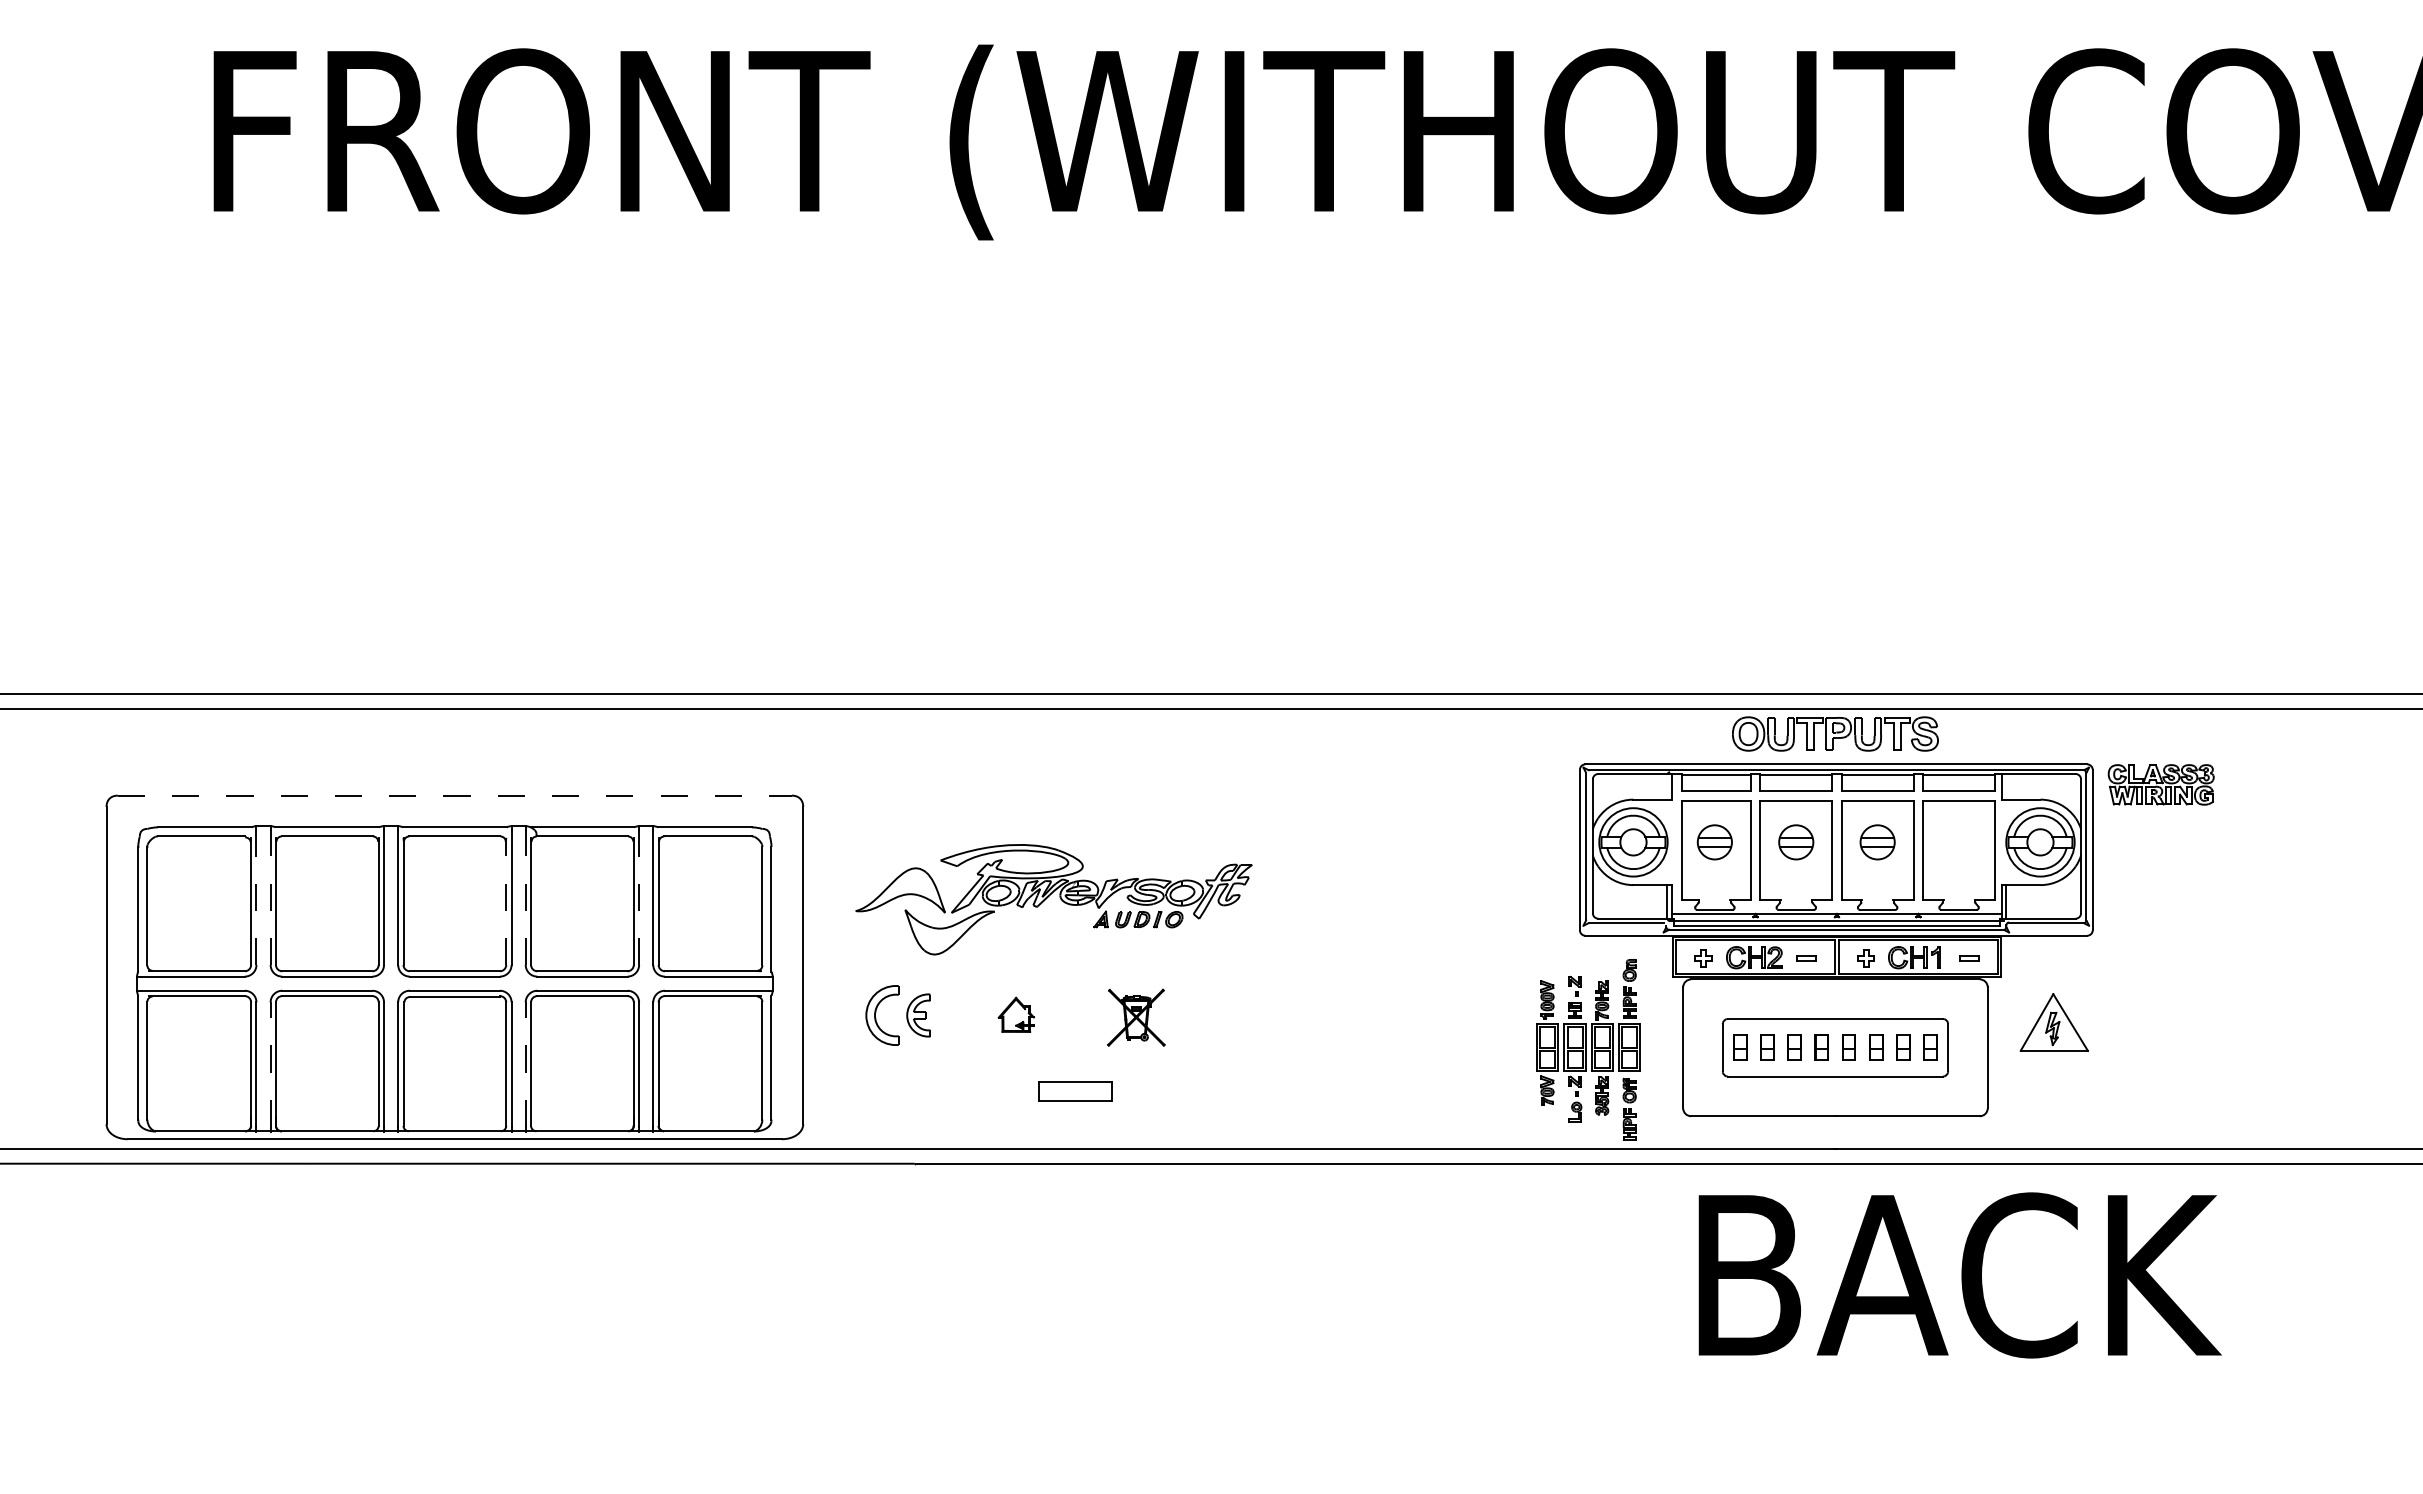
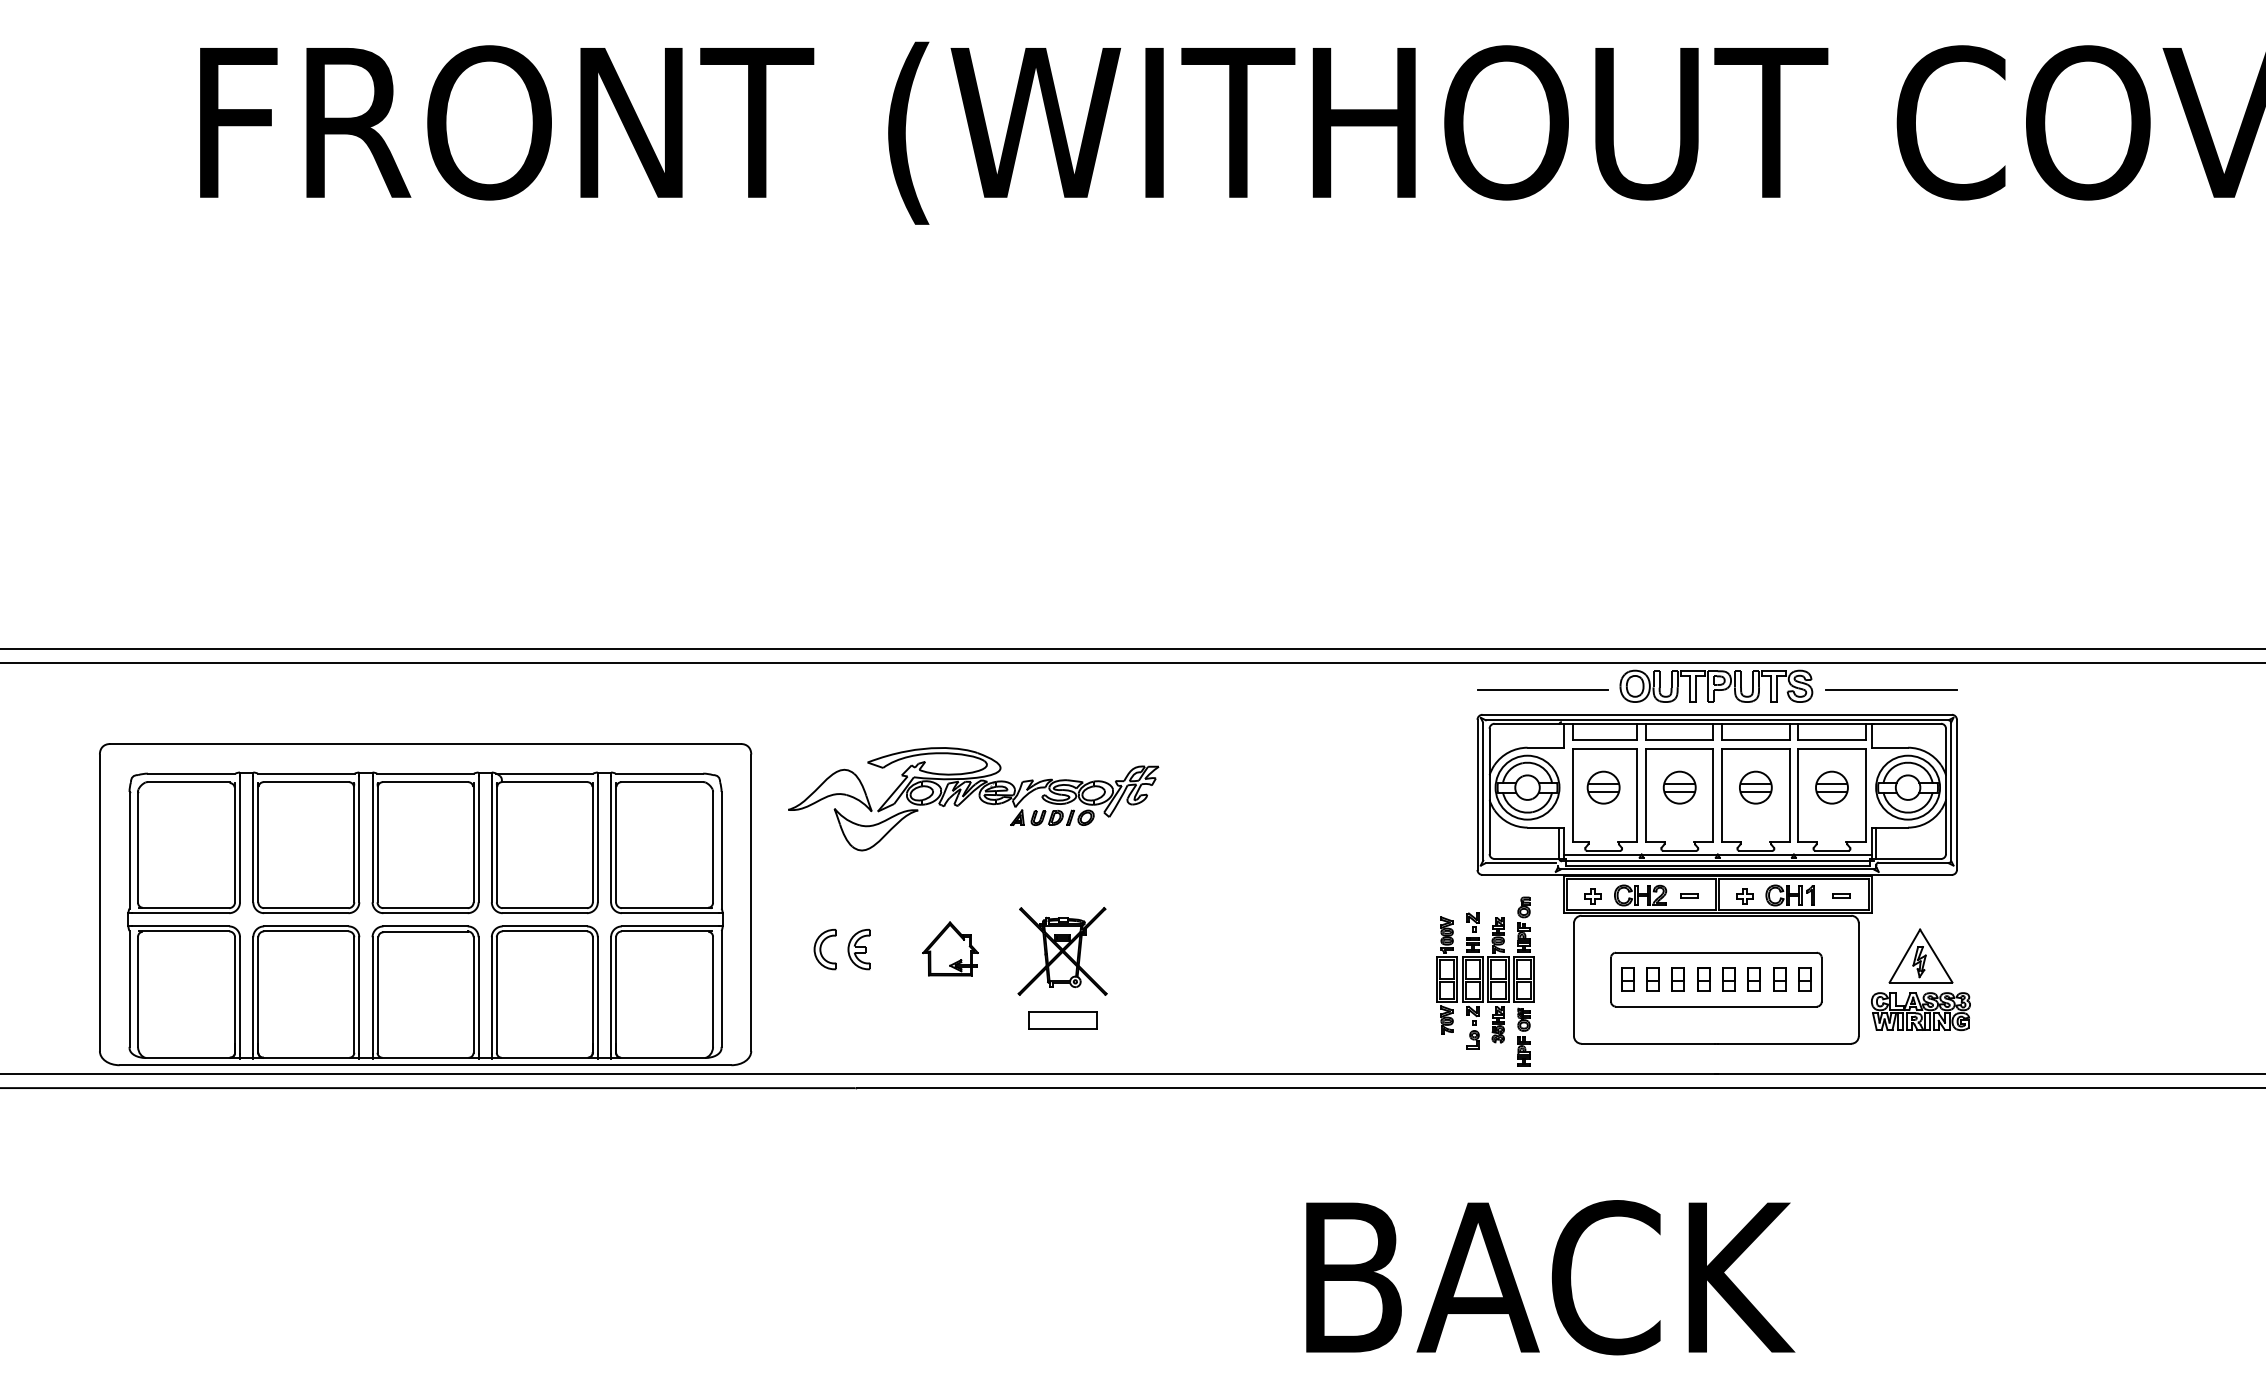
line: (1649, 737) -> (1542, 689), added
line: (2022, 737) -> (1891, 689), added
part: (2160, 784) -> (1920, 1011), moved
line: (455, 795) -> (426, 743), dashed -> solid
part: (1959, 842) -> (1832, 787), added
line: (256, 897) -> (240, 839), dashed -> solid
line: (270, 897) -> (253, 839), dashed -> solid
line: (525, 897) -> (491, 839), dashed -> solid
line: (639, 897) -> (598, 839), dashed -> solid
part: (1053, 899) -> (973, 799), moved
line: (506, 901) -> (473, 842), dashed -> solid
part: (1016, 1014) -> (950, 948), size x1.67
part: (882, 1015) -> (825, 949), size x0.71
part: (1136, 1017) -> (1062, 951), size x1.67
line: (270, 1064) -> (253, 995), dashed -> solid
line: (525, 1064) -> (491, 995), dashed -> solid
part: (1075, 1091) -> (1062, 1020), moved
text: (1959, 1275) -> (1550, 1277), moved

